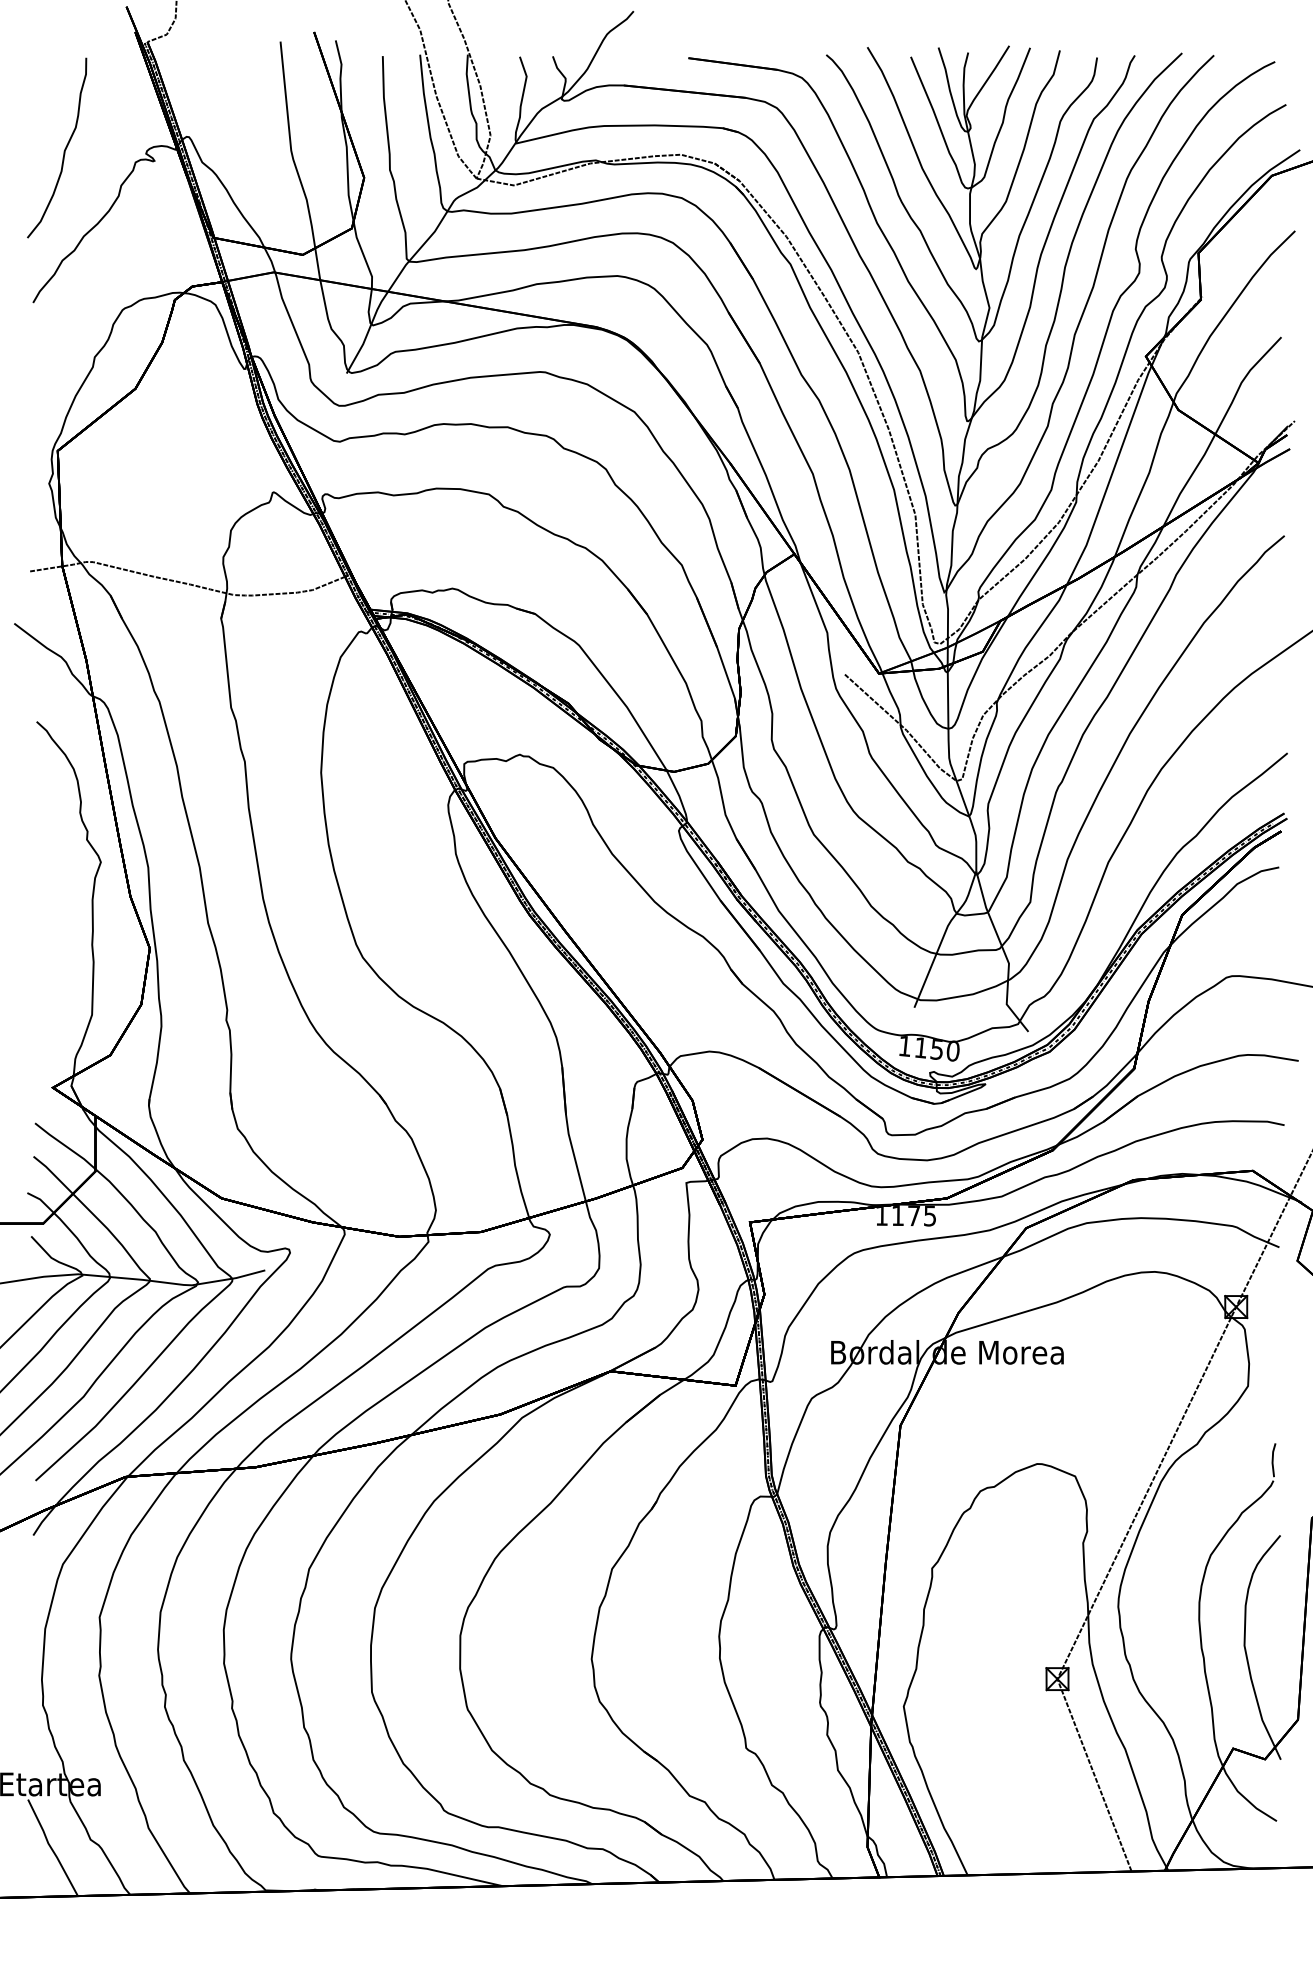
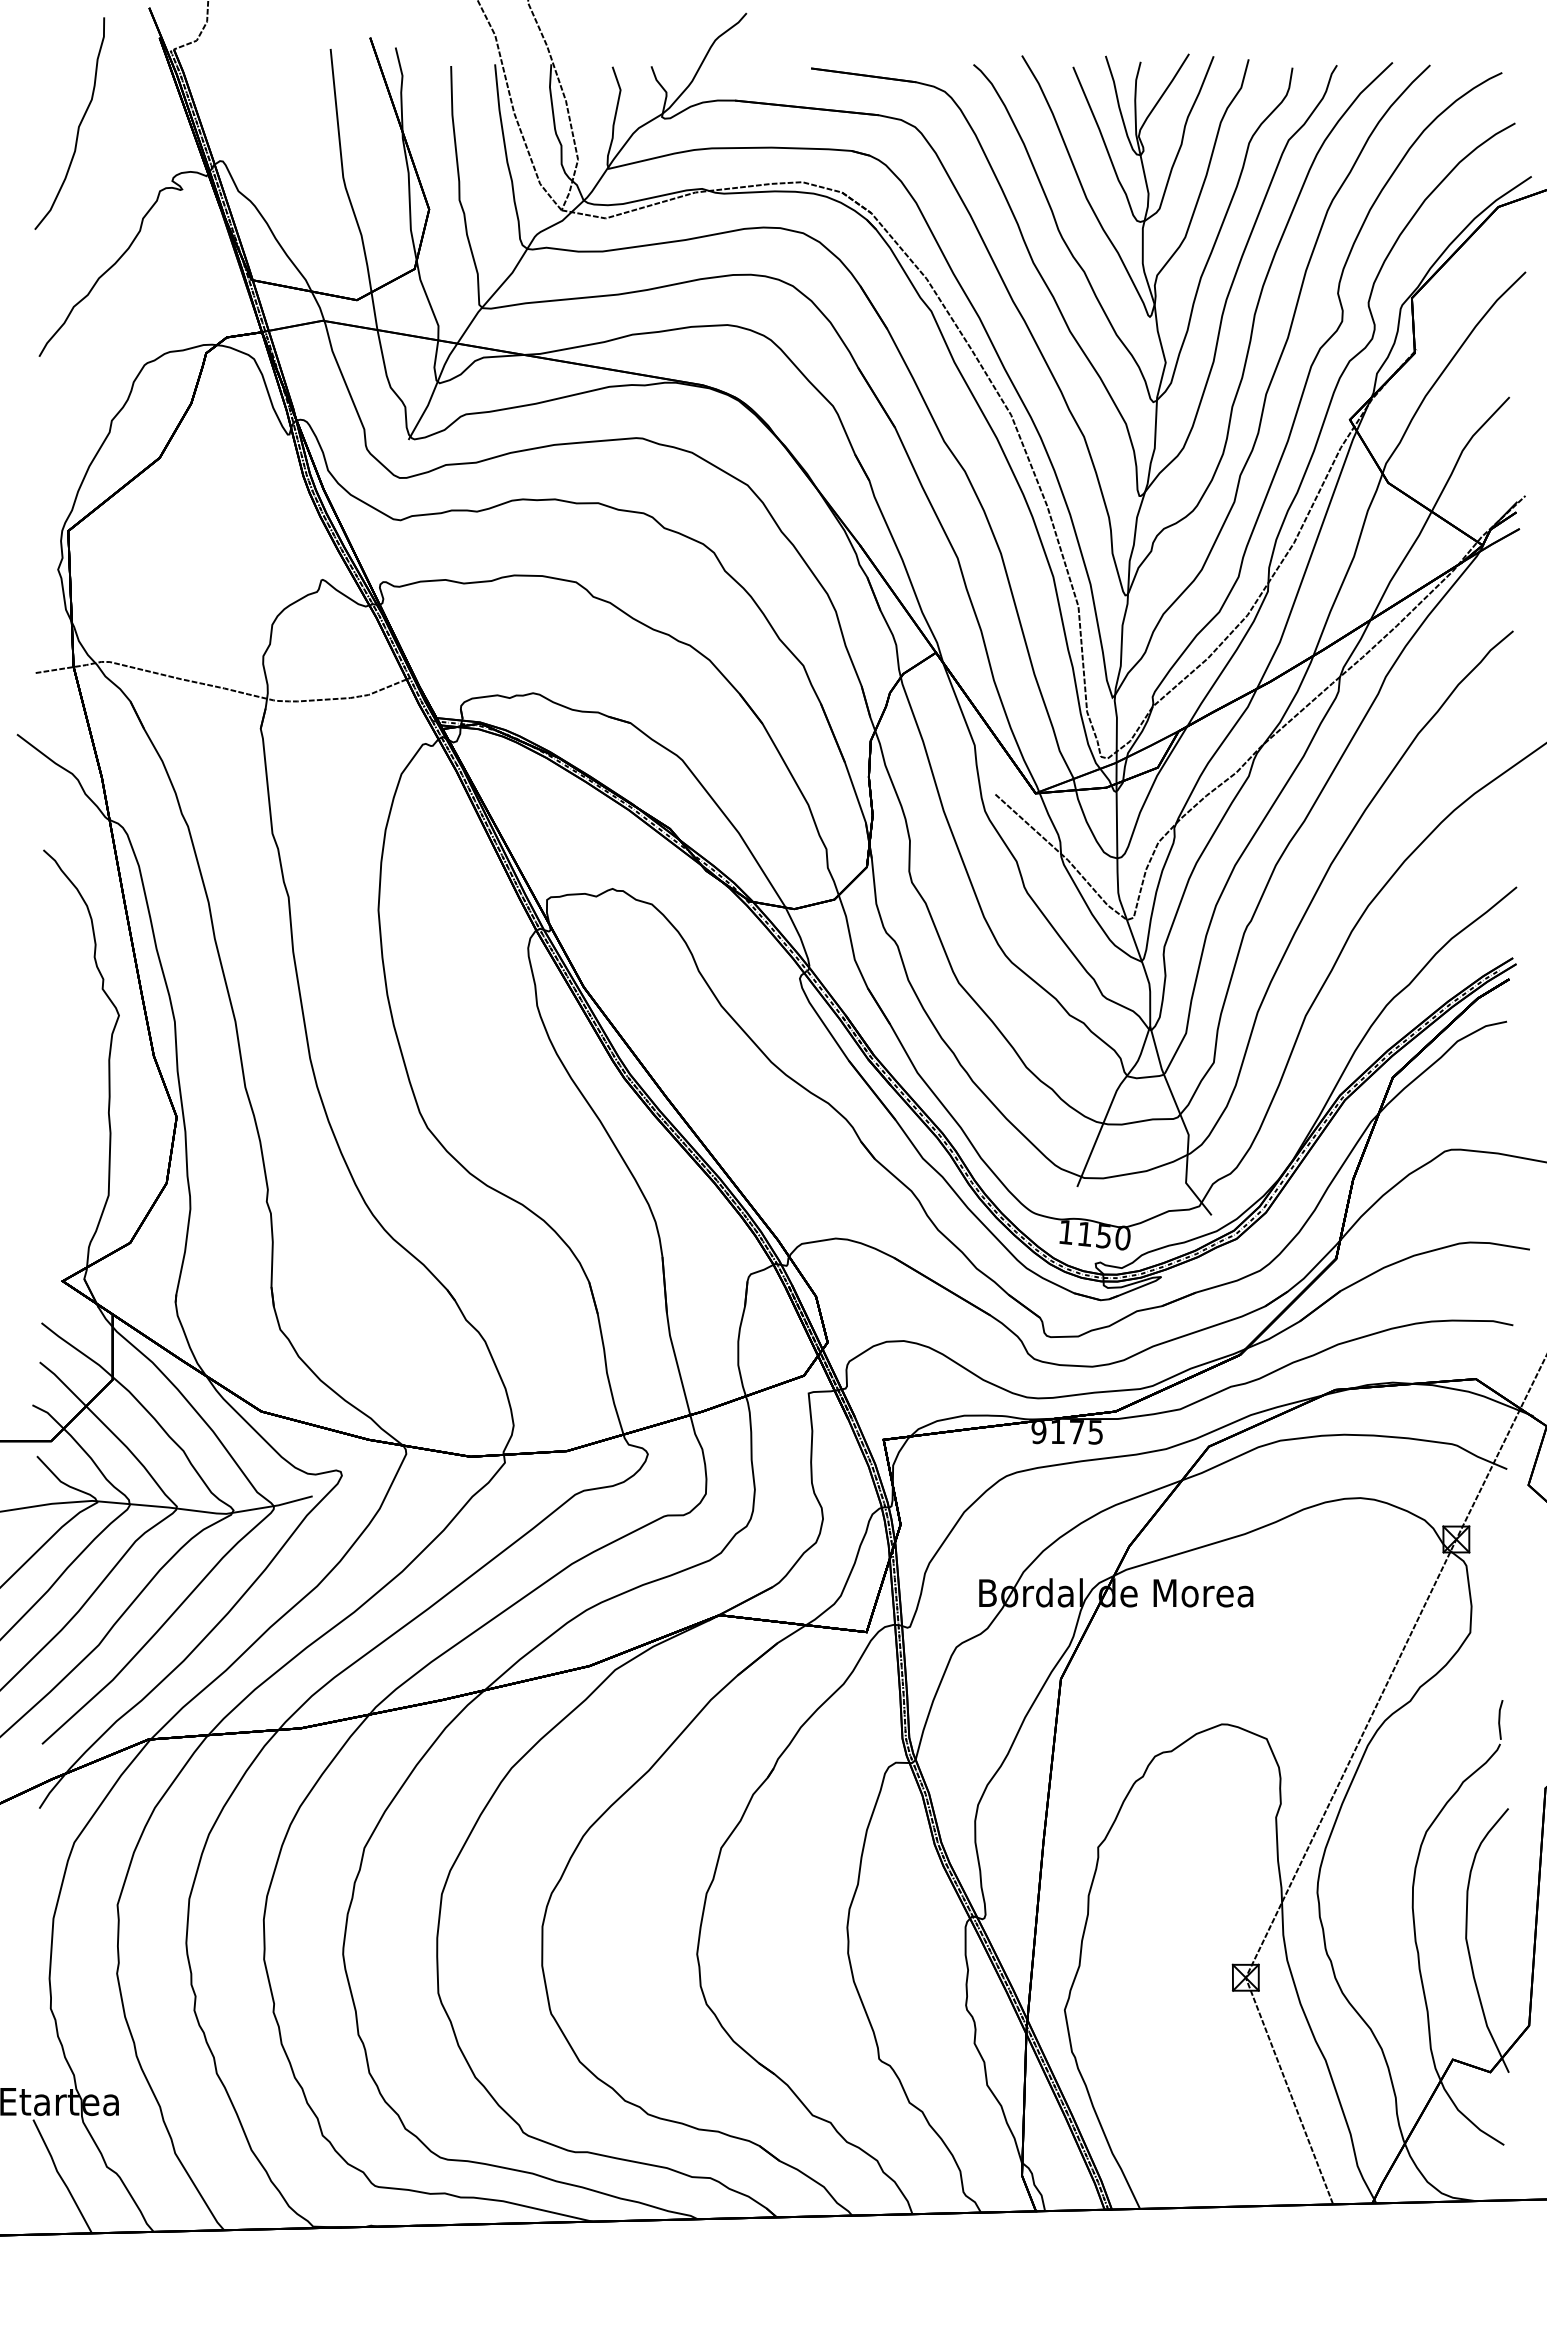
curve: (64, 148) -> (78, 124), moved
text: (881, 1216) -> (1038, 1432), 1175 -> 9175

